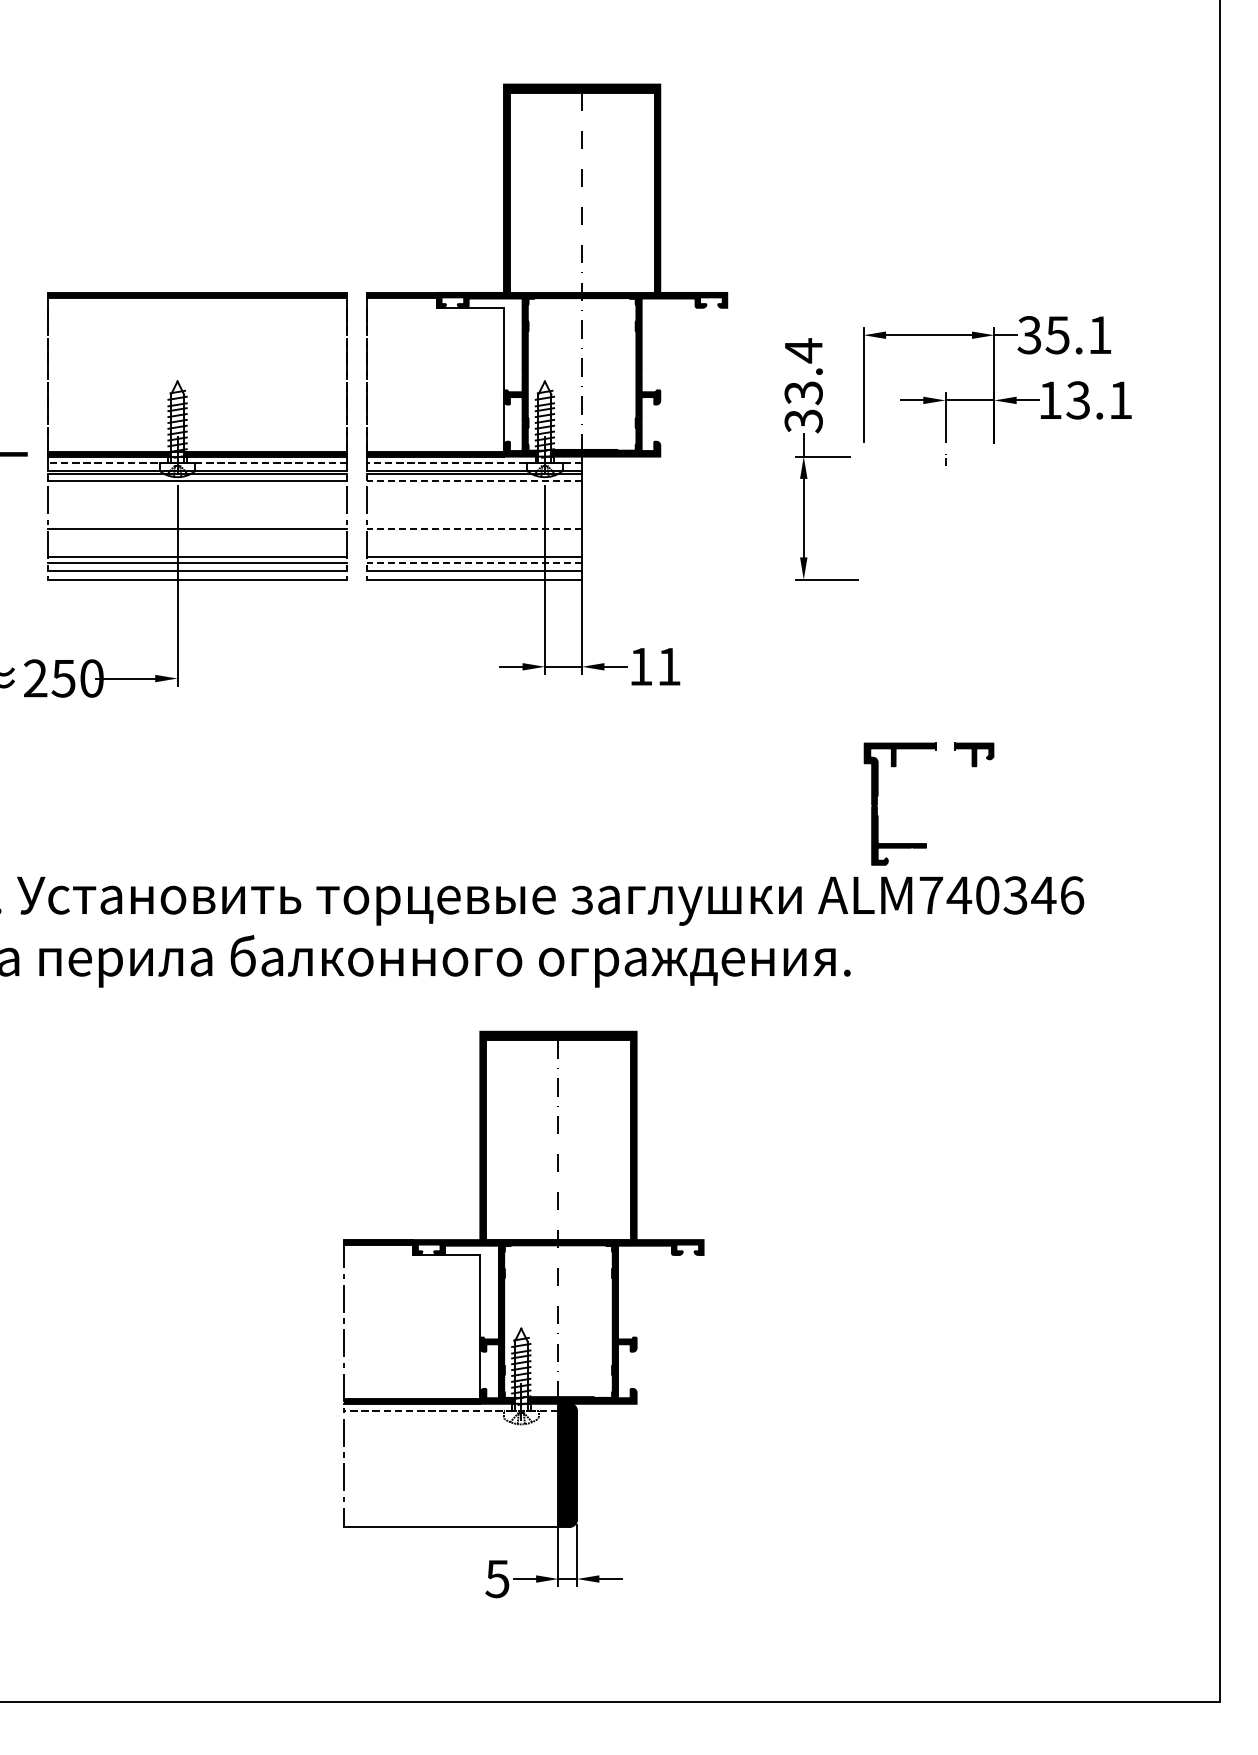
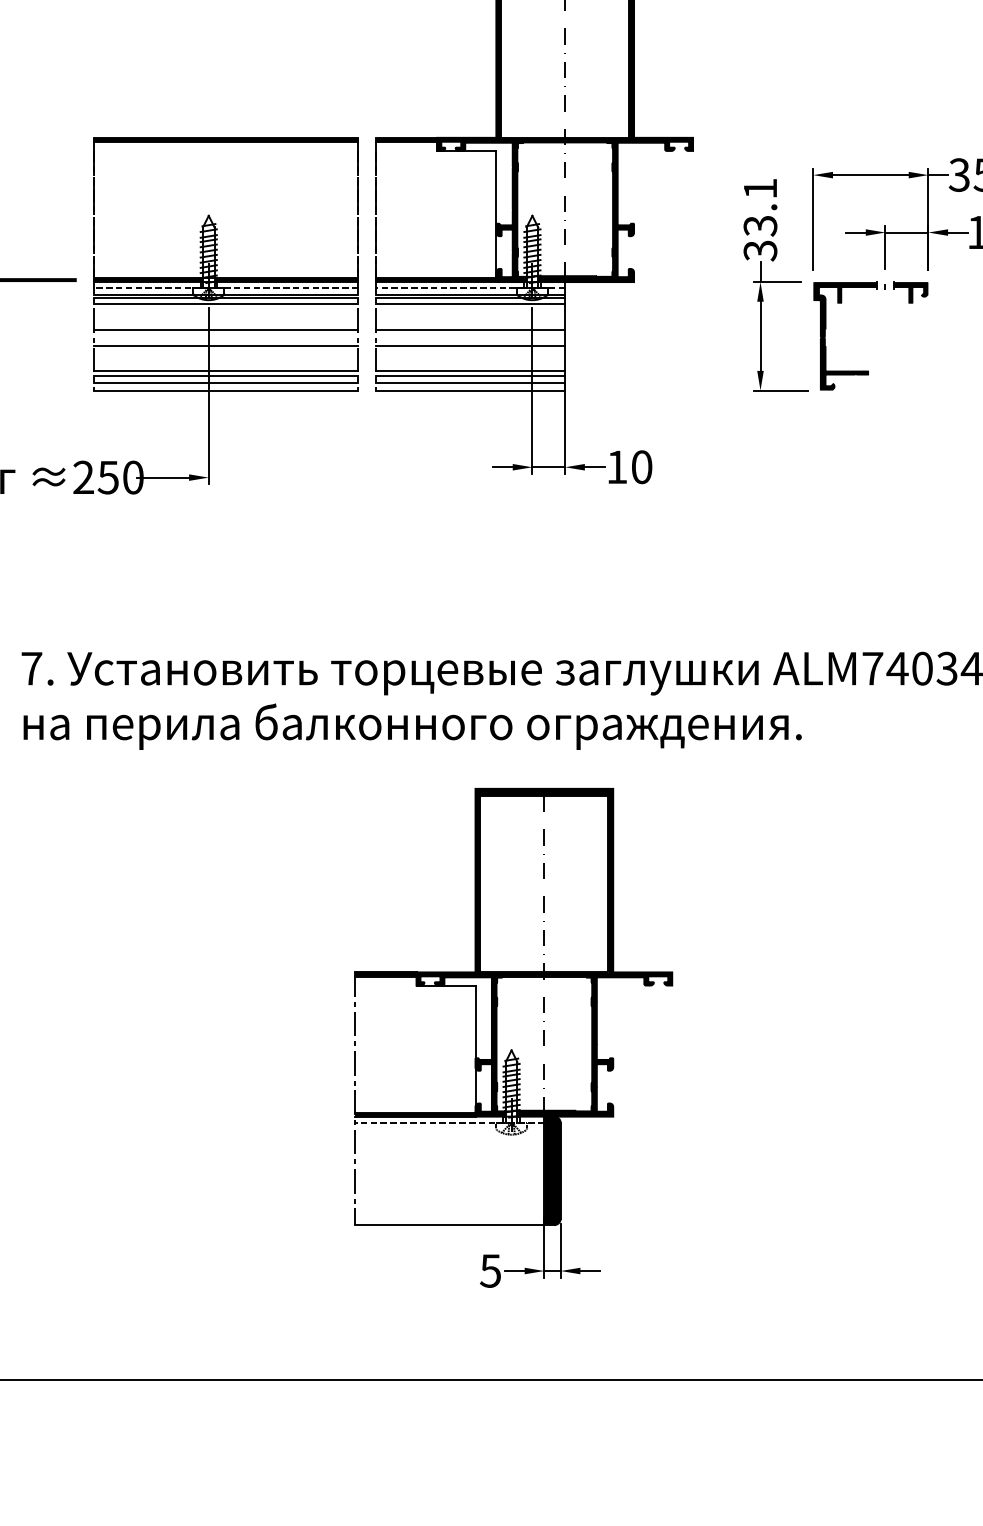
text: (803, 350) -> (760, 188), 33.4 -> 33.1
line: (474, 481) -> (470, 303), dashed -> solid
line: (197, 510) -> (226, 329), added
line: (474, 510) -> (470, 329), added
line: (474, 529) -> (470, 346), dashed -> solid
line: (474, 562) -> (470, 375), dashed -> solid
text: (668, 666) -> (641, 467), 11 -> 10
part: (926, 843) -> (868, 370), moved

